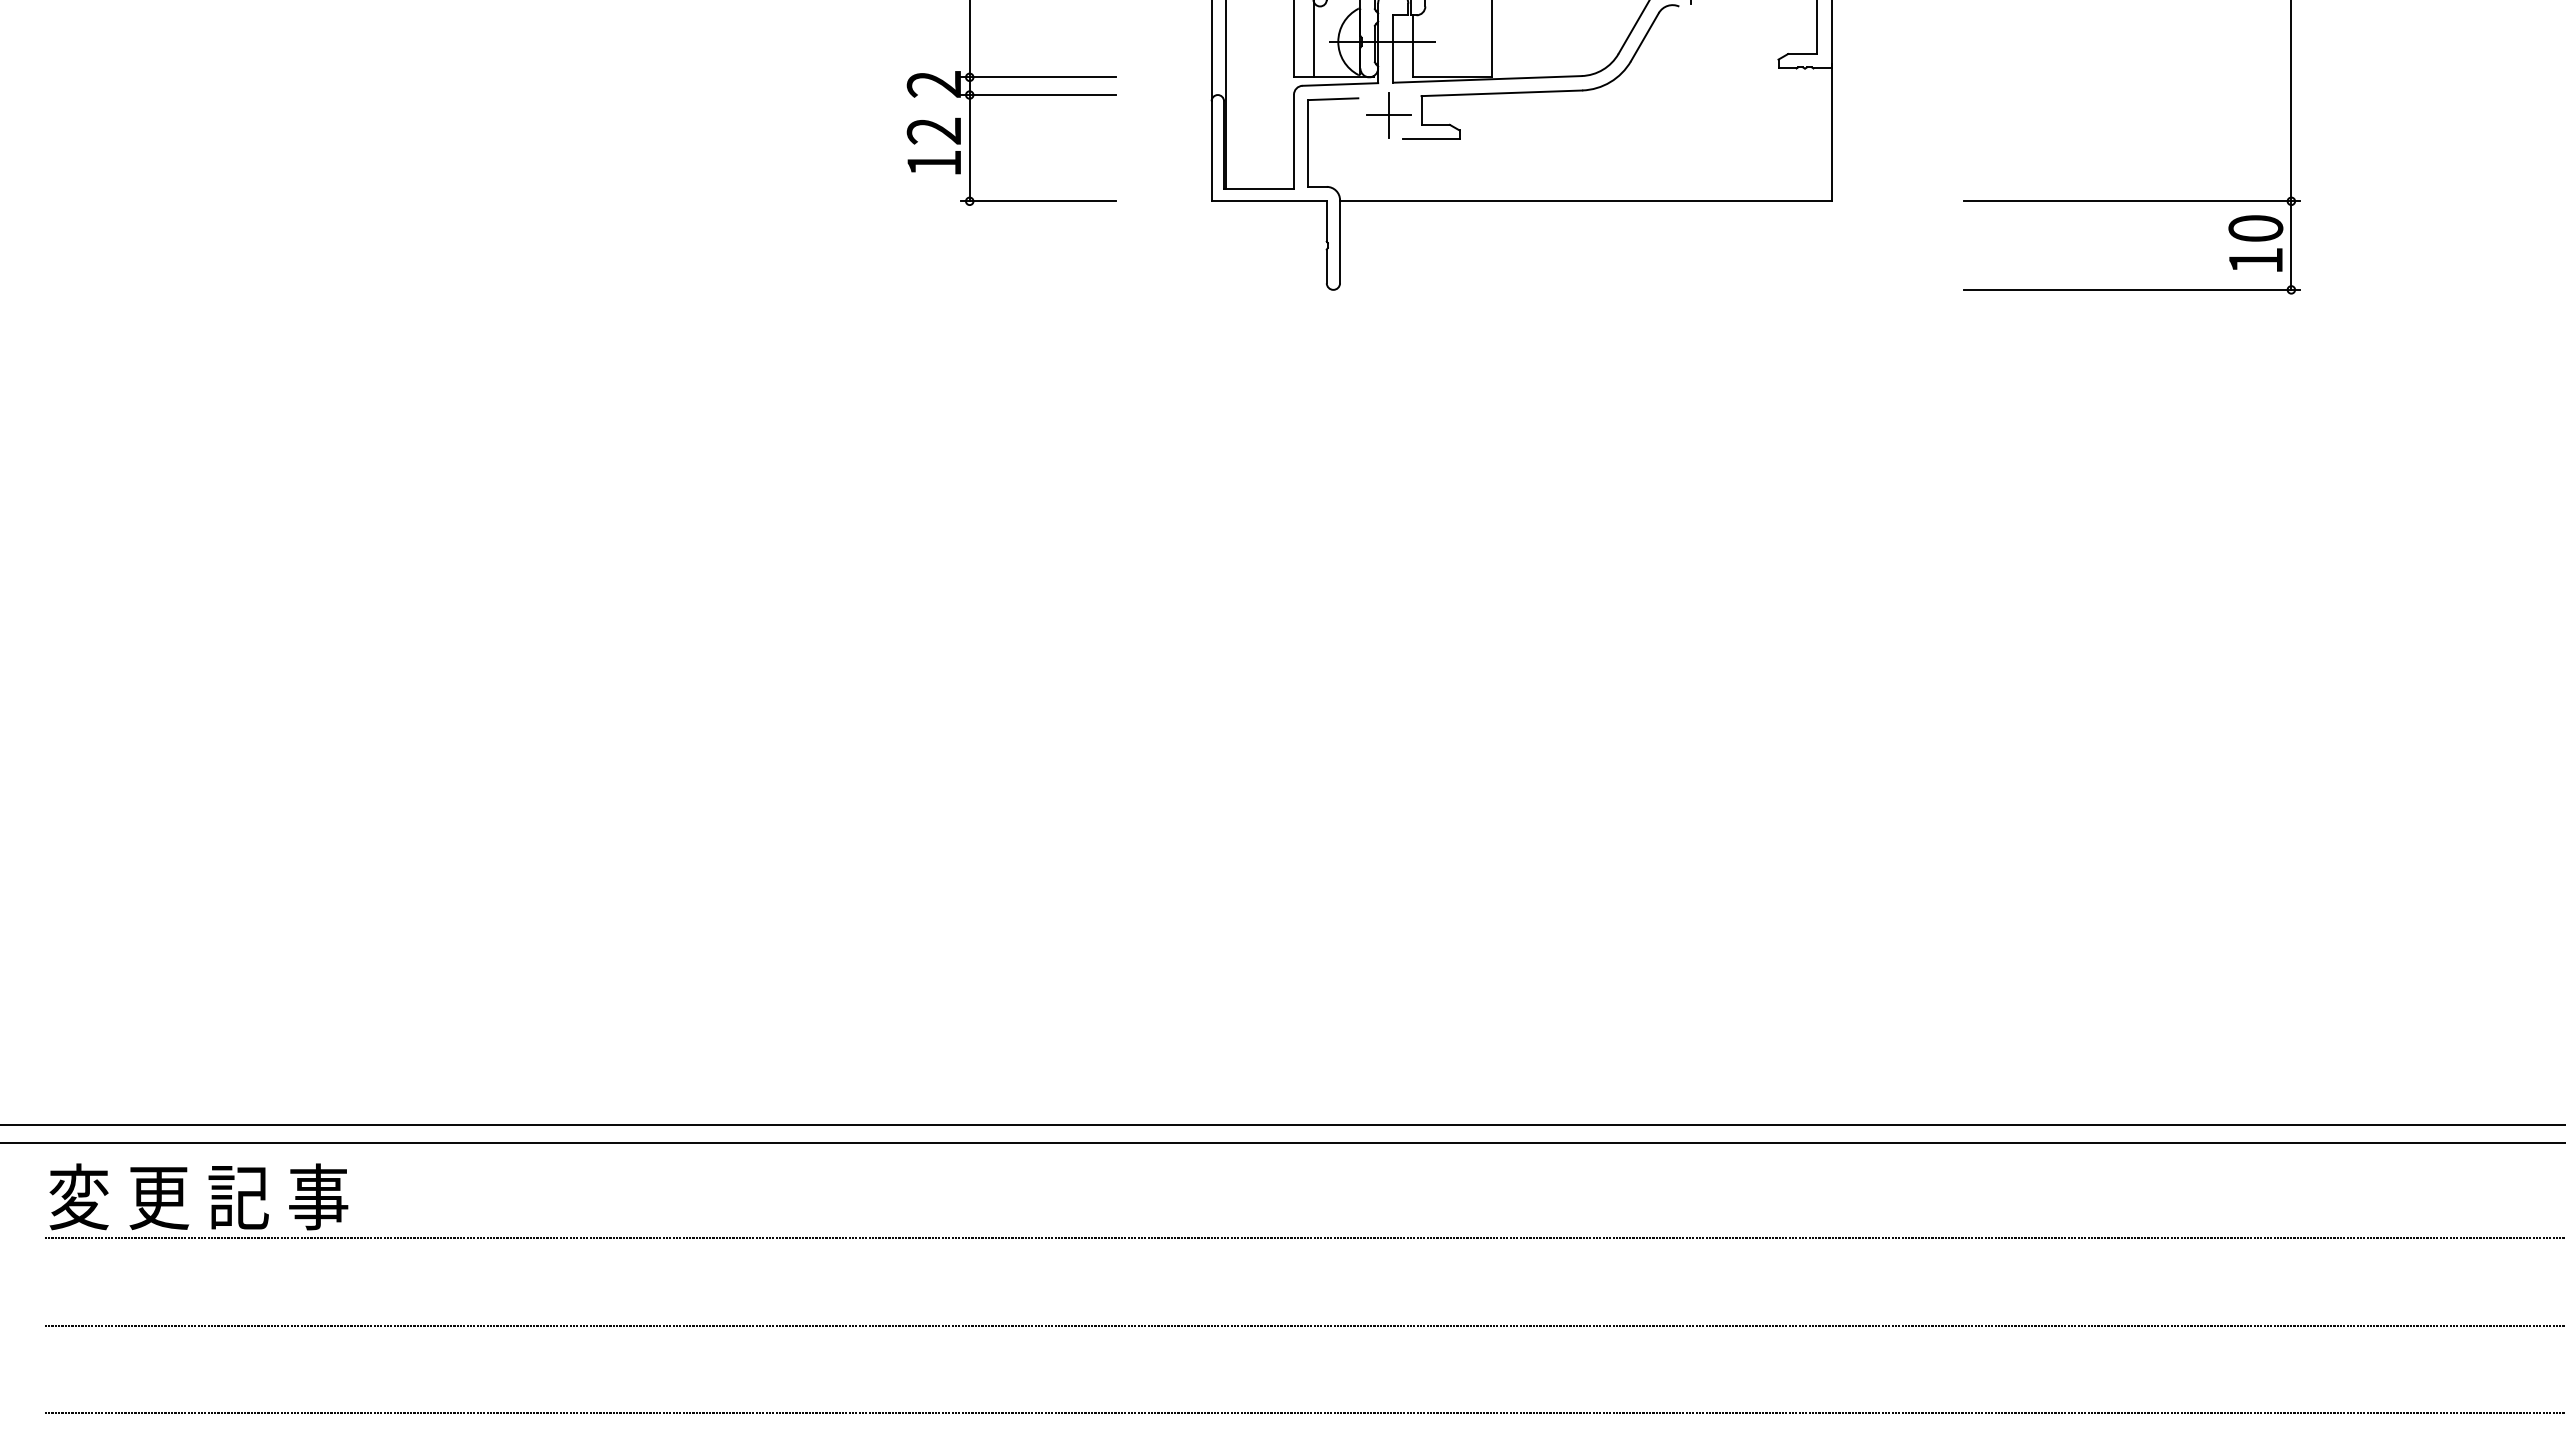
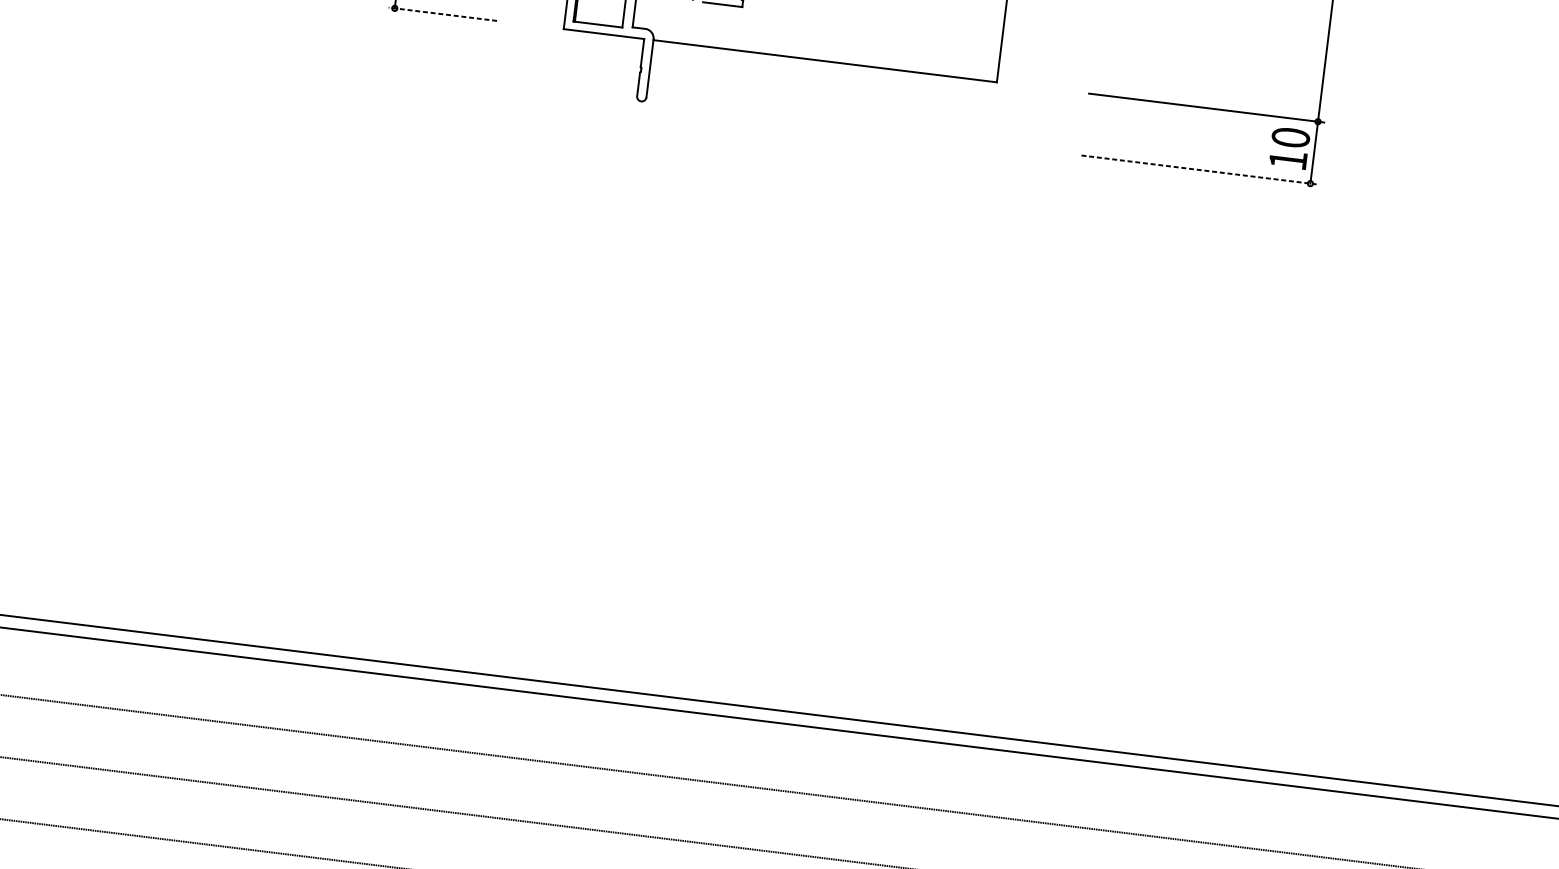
line: (1038, 201) -> (442, 14), solid -> dashed
line: (2132, 289) -> (1199, 169), solid -> dashed

